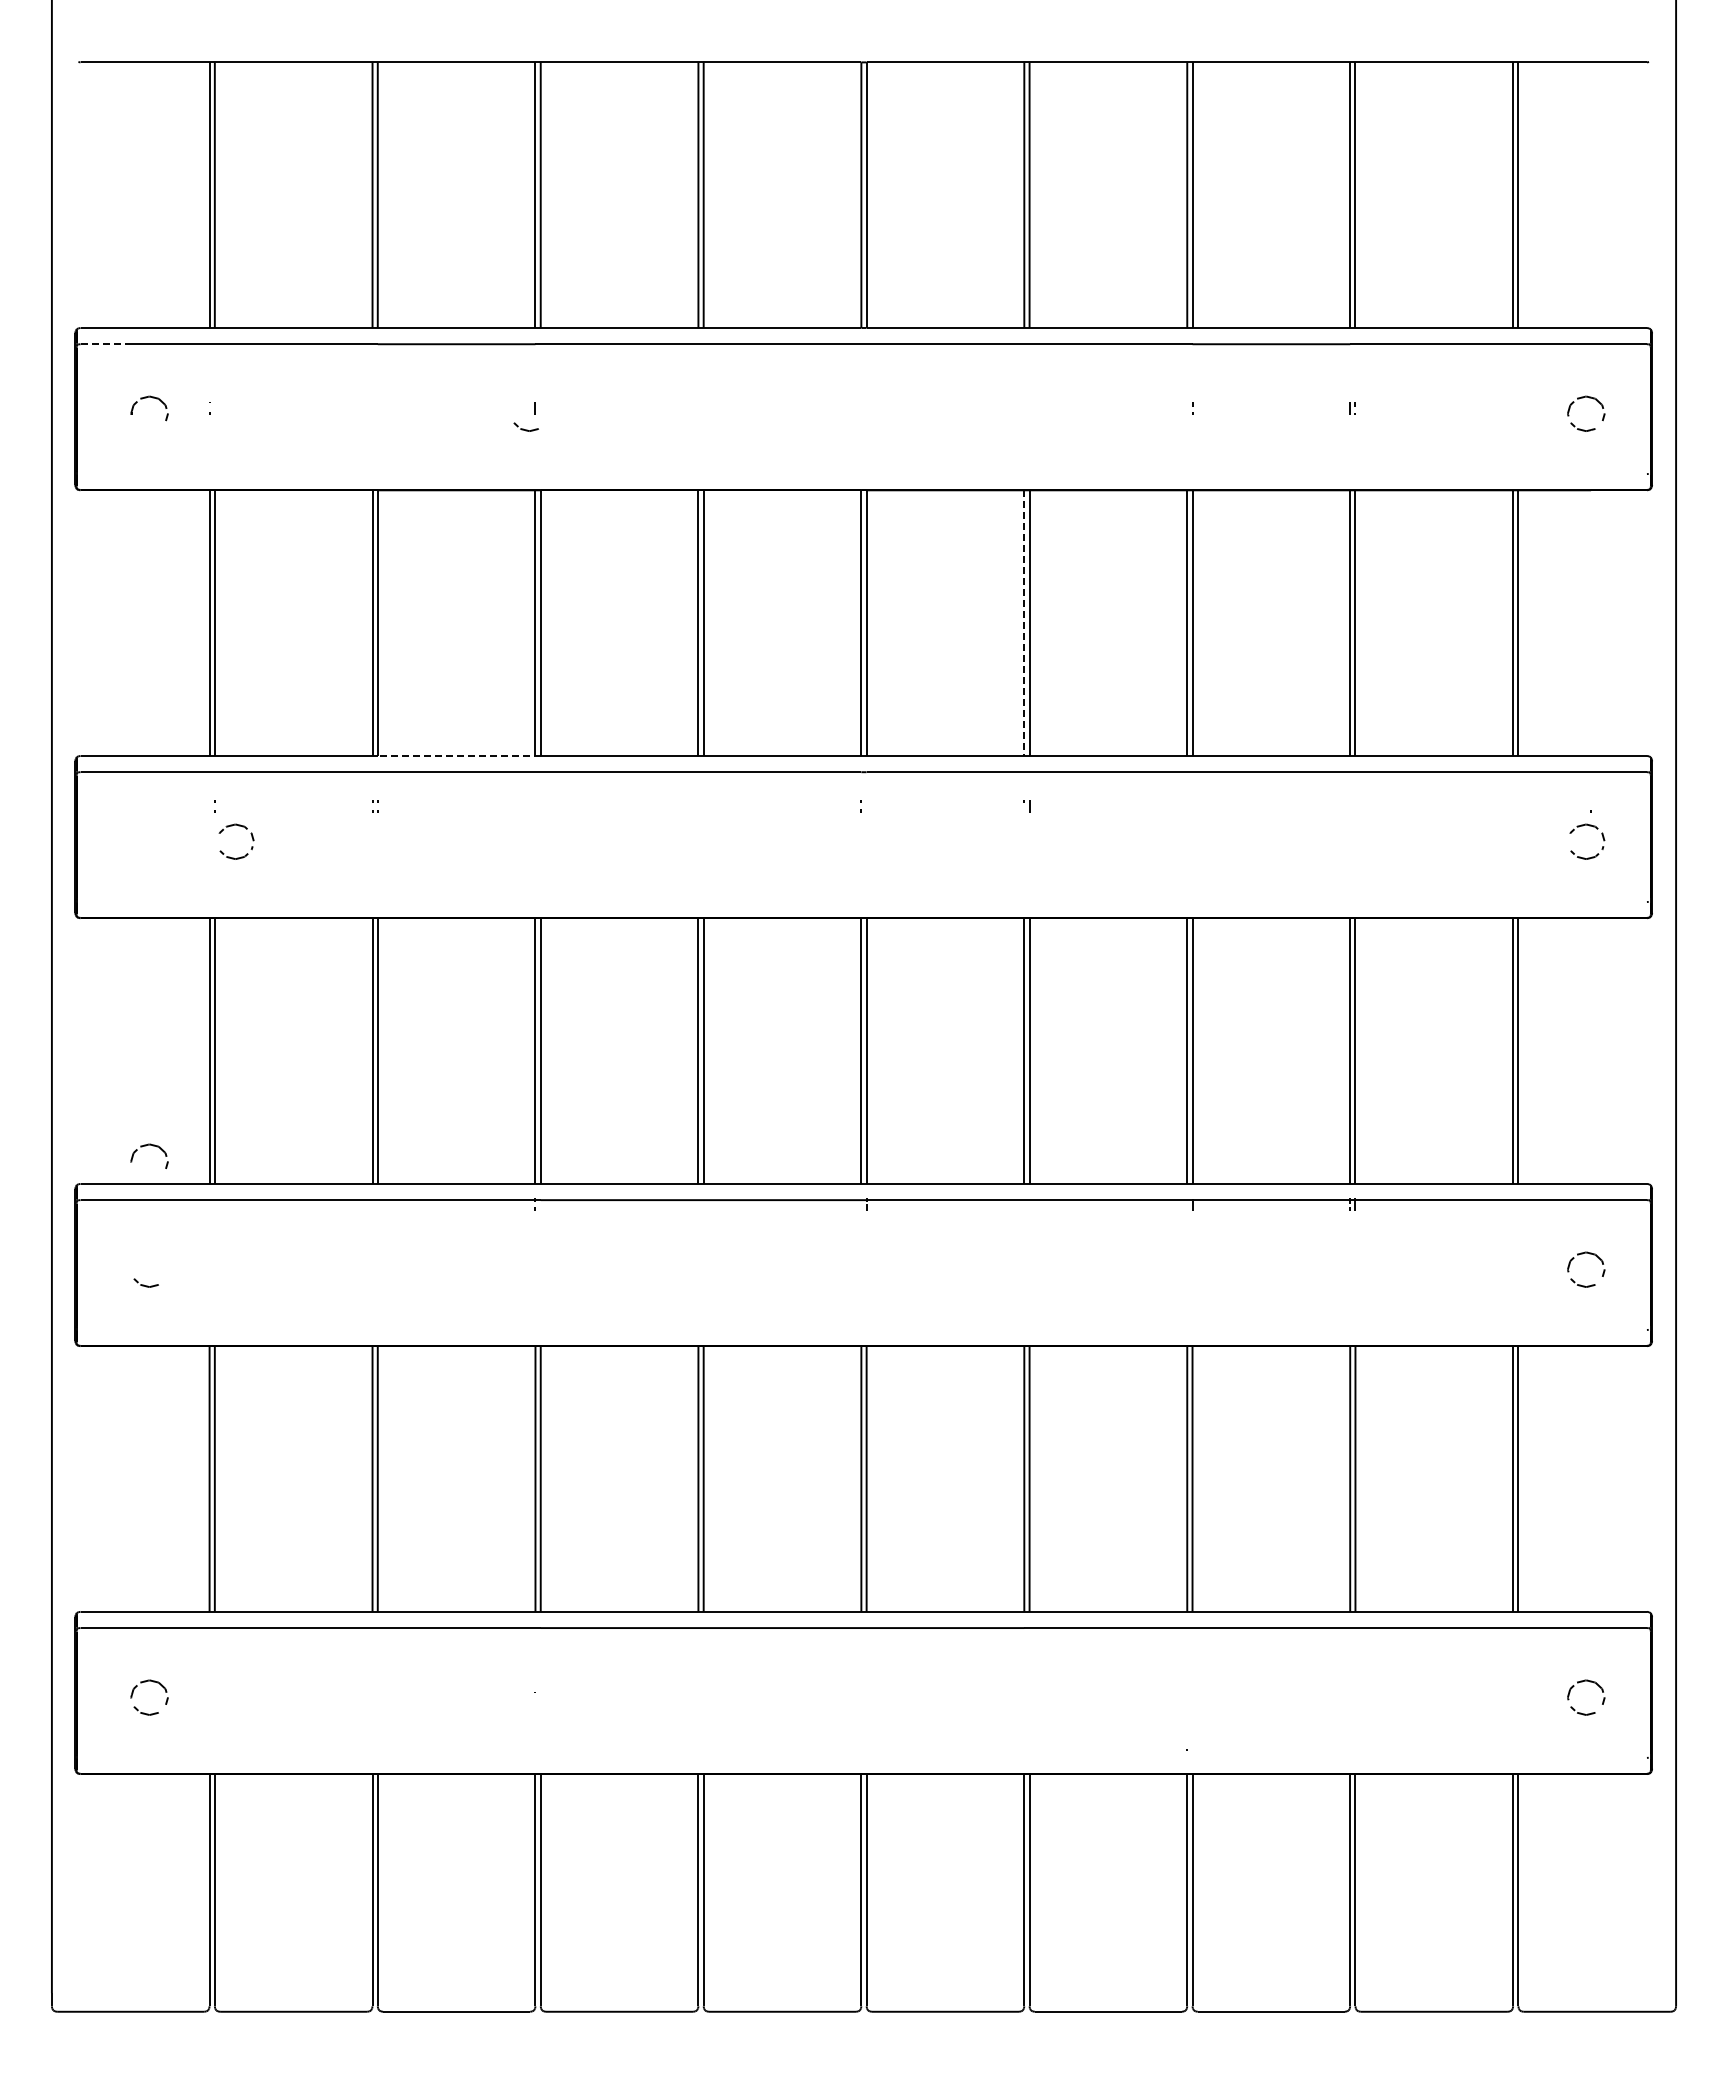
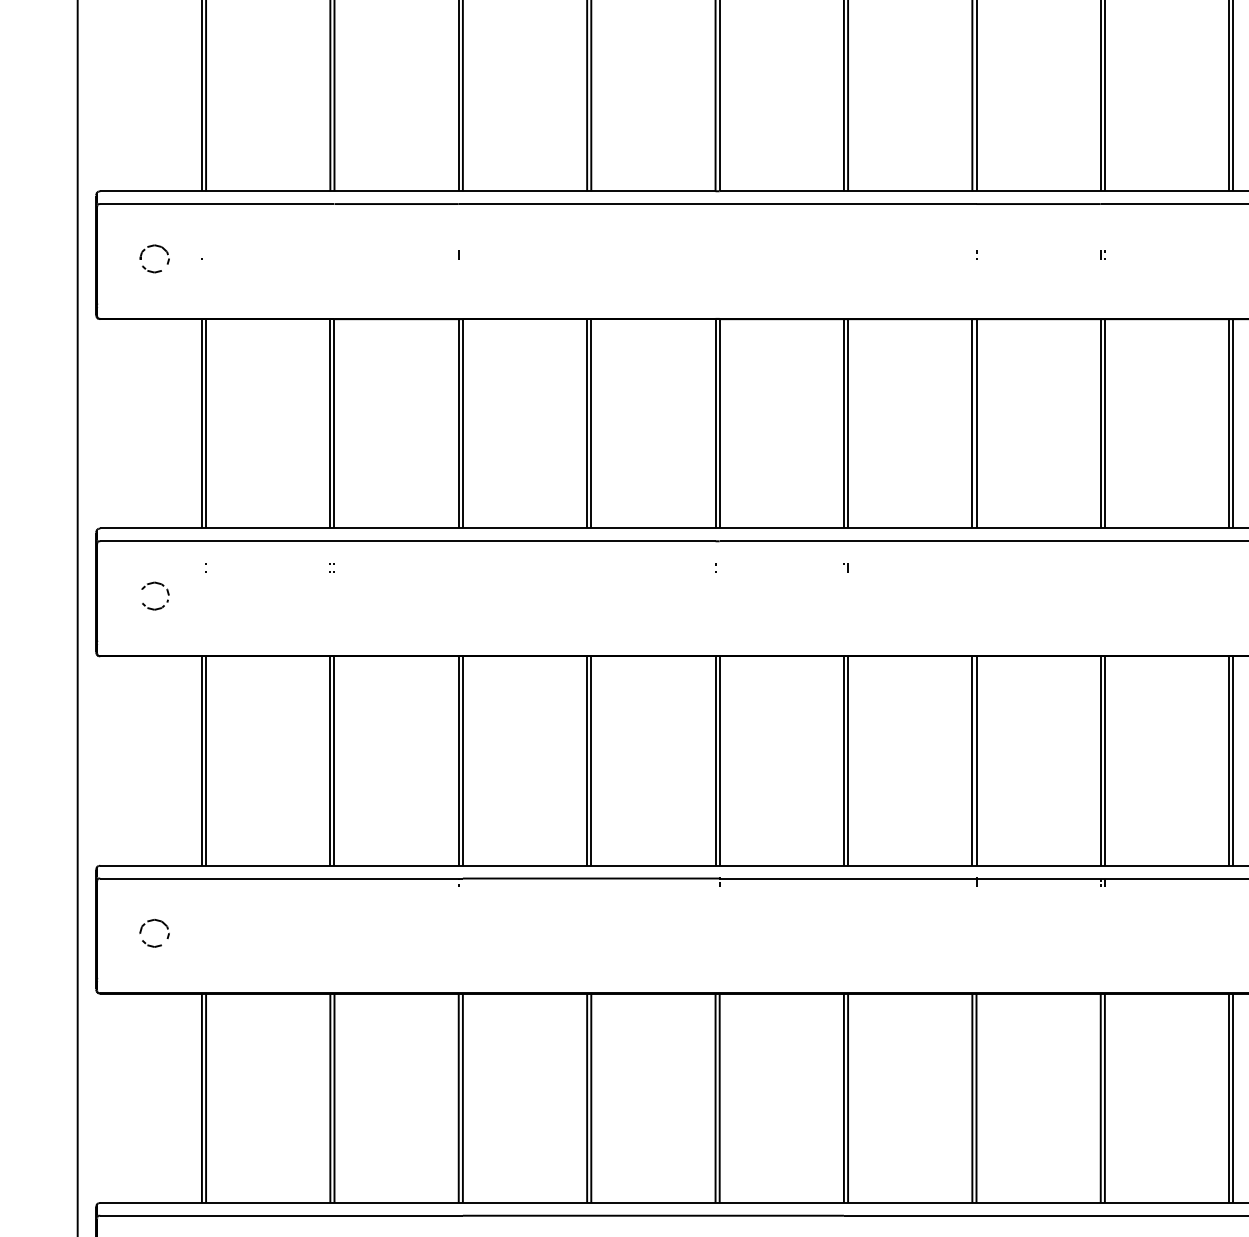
line: (106, 344) -> (120, 204), dashed -> solid
part: (525, 426) -> (151, 268), moved
line: (1024, 623) -> (844, 424), dashed -> solid
line: (458, 755) -> (398, 528), dashed -> solid
part: (238, 826) -> (156, 584), moved
part: (146, 1146) -> (152, 921), moved

